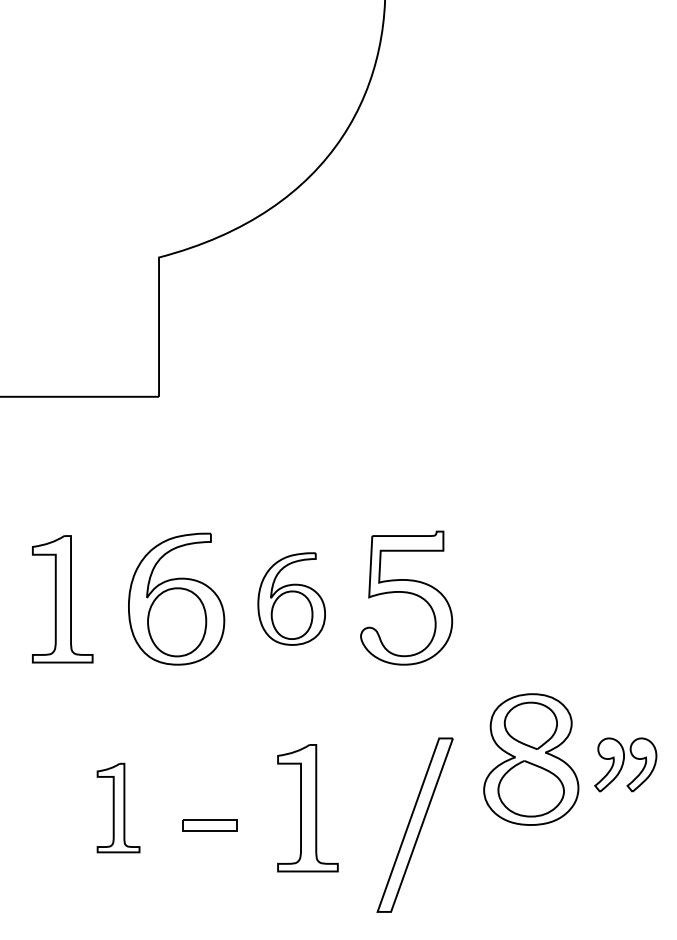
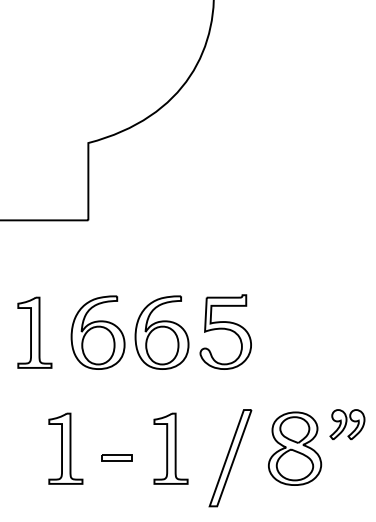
part: (290, 598) -> (161, 332), size x1.43
part: (532, 759) -> (295, 448), moved
part: (117, 807) -> (65, 448), size x1.43

